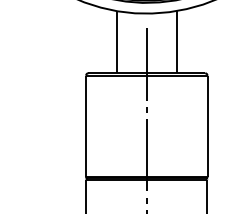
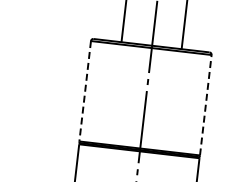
line: (86, 126) -> (85, 91), solid -> dashed
line: (207, 126) -> (205, 105), solid -> dashed

